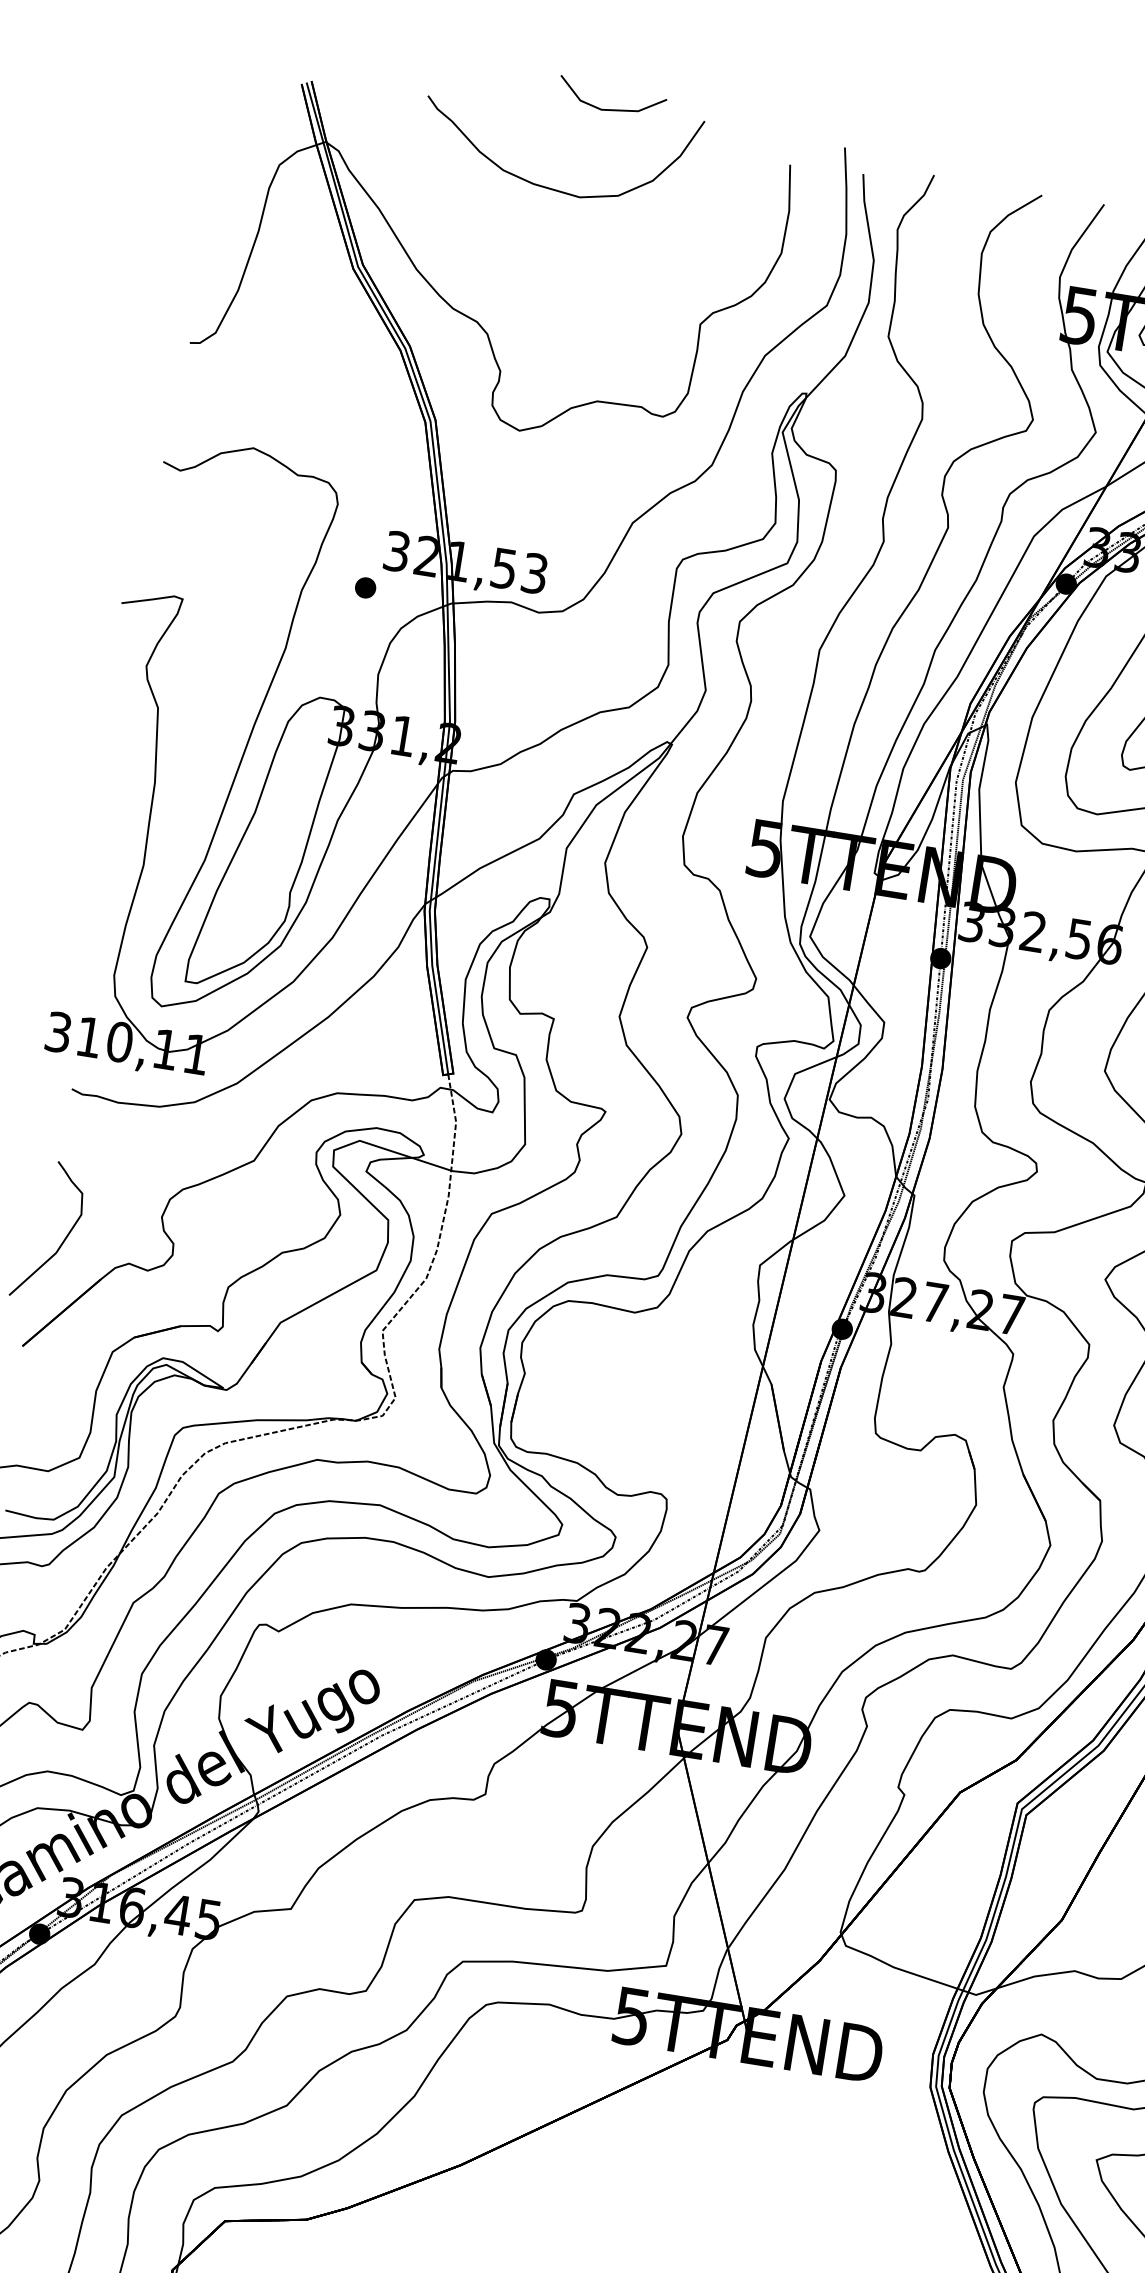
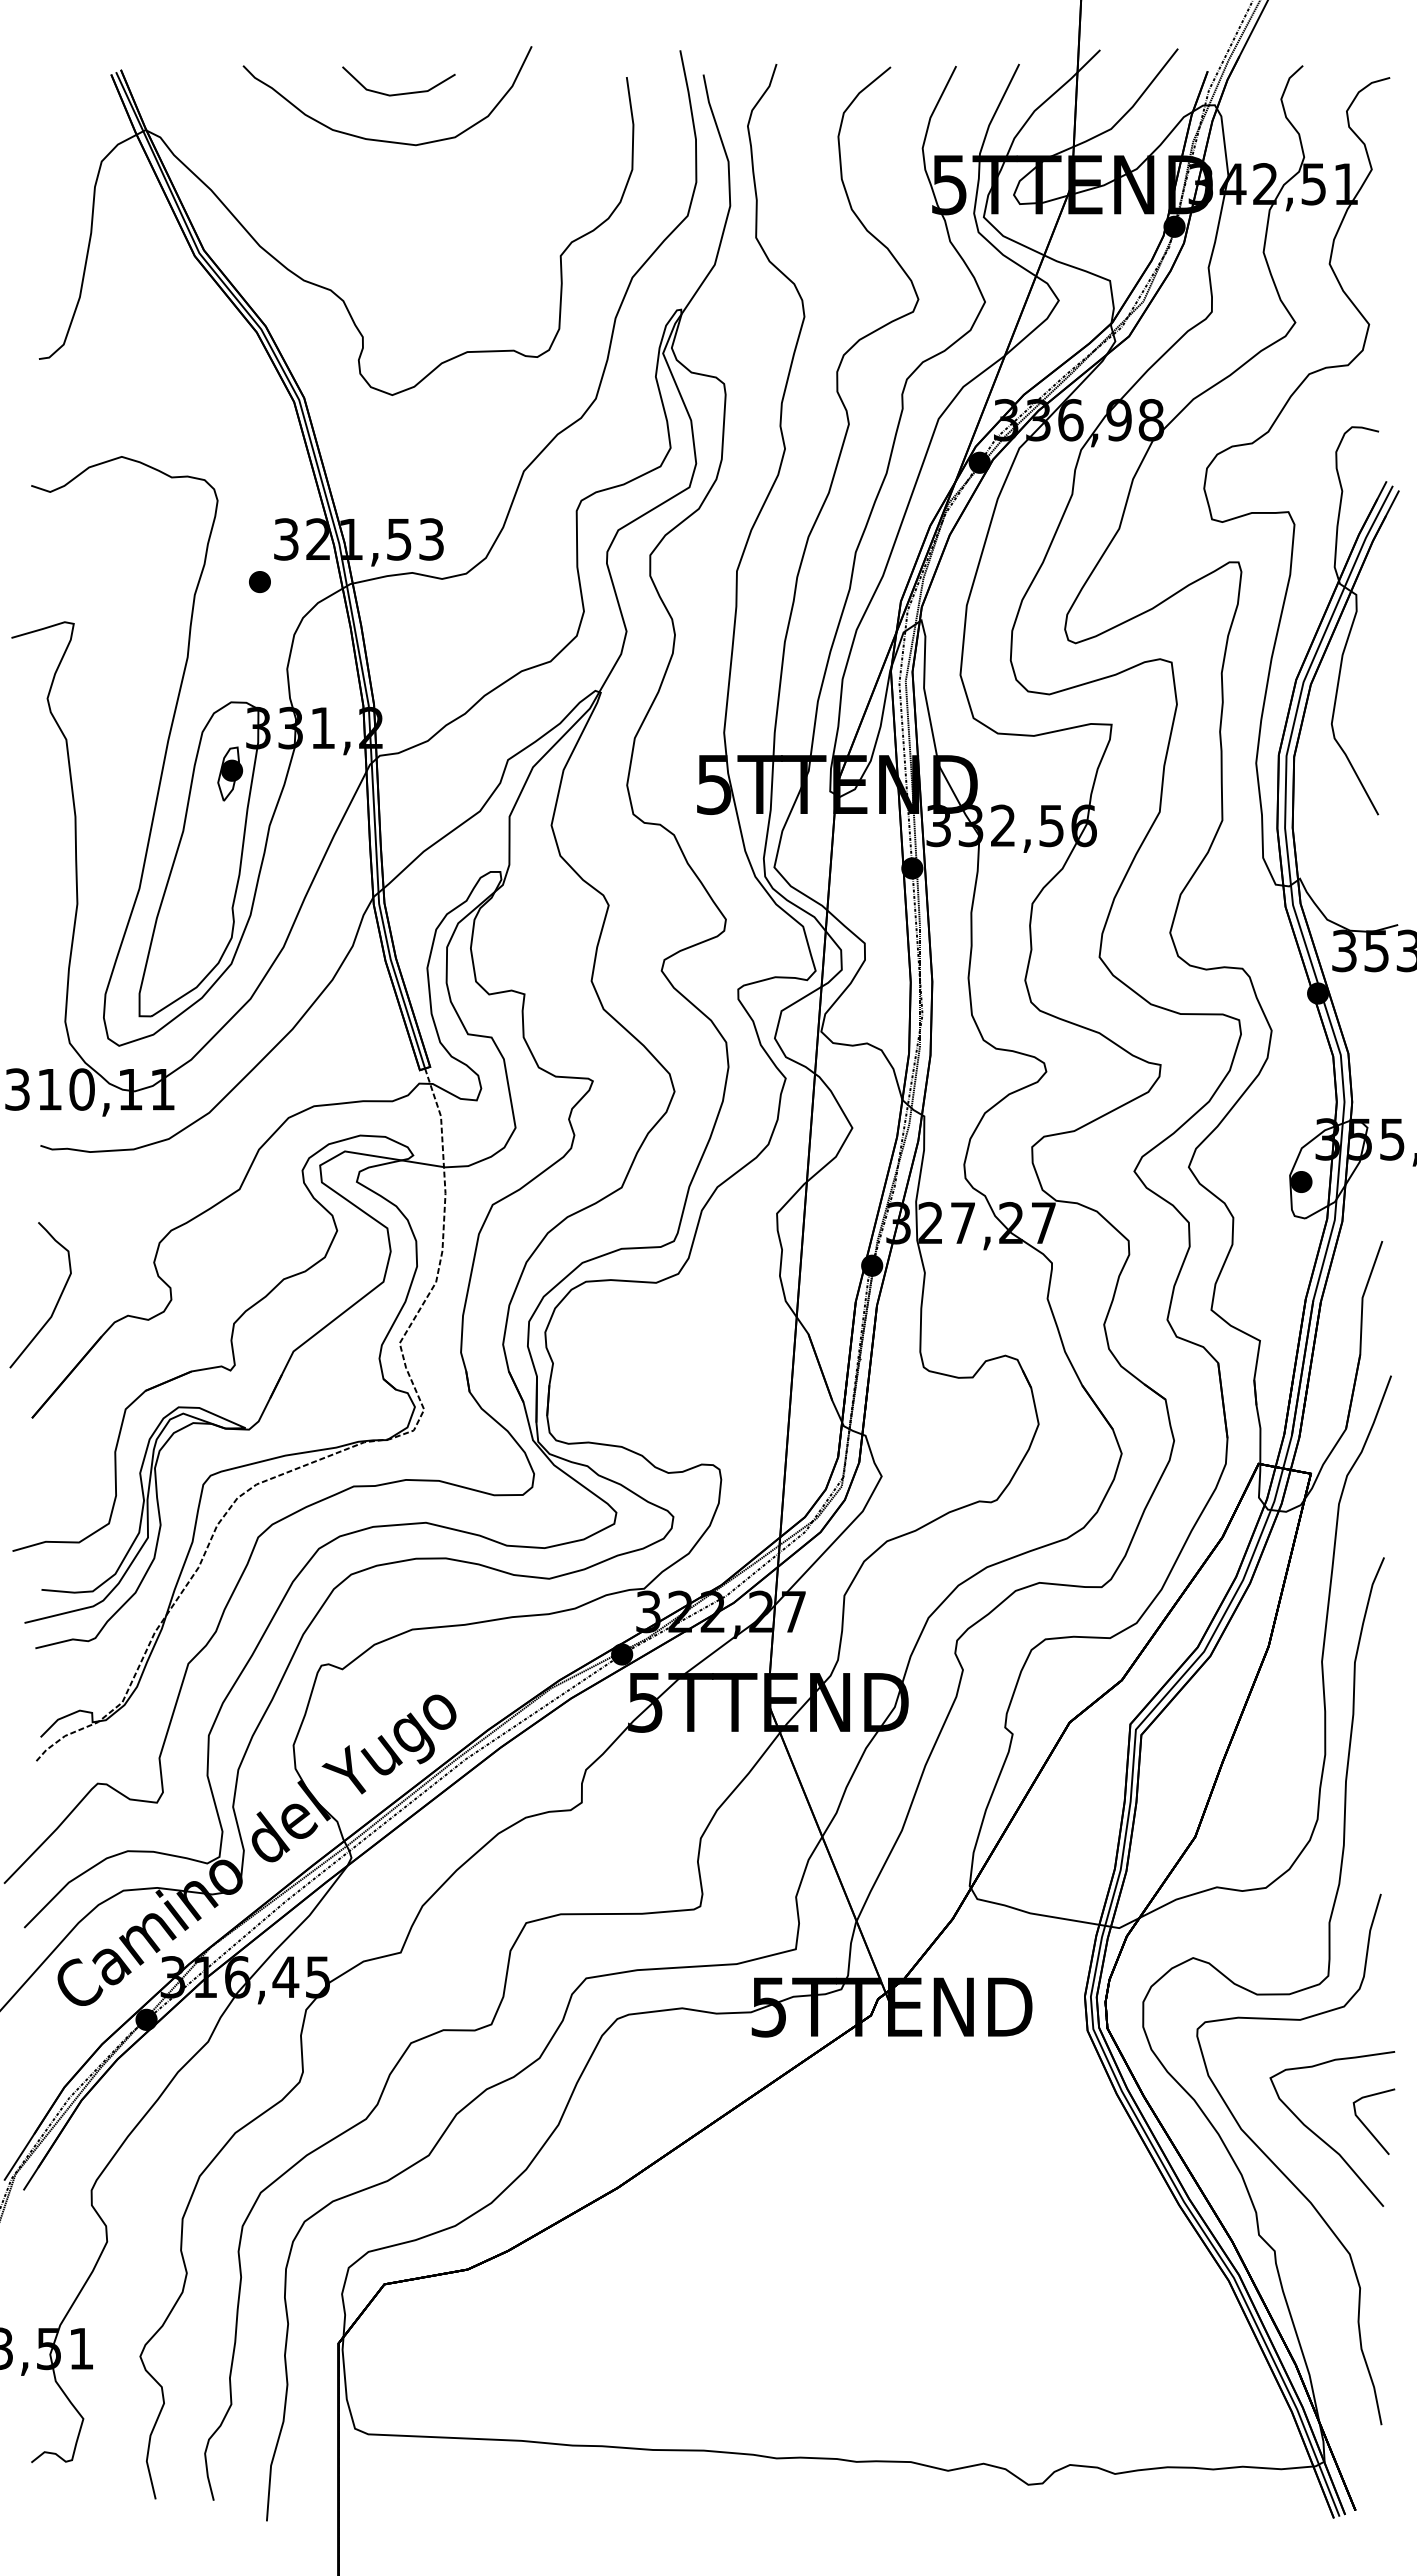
line: (610, 109) -> (398, 93), moved
part: (308, 764) -> (230, 773), added

